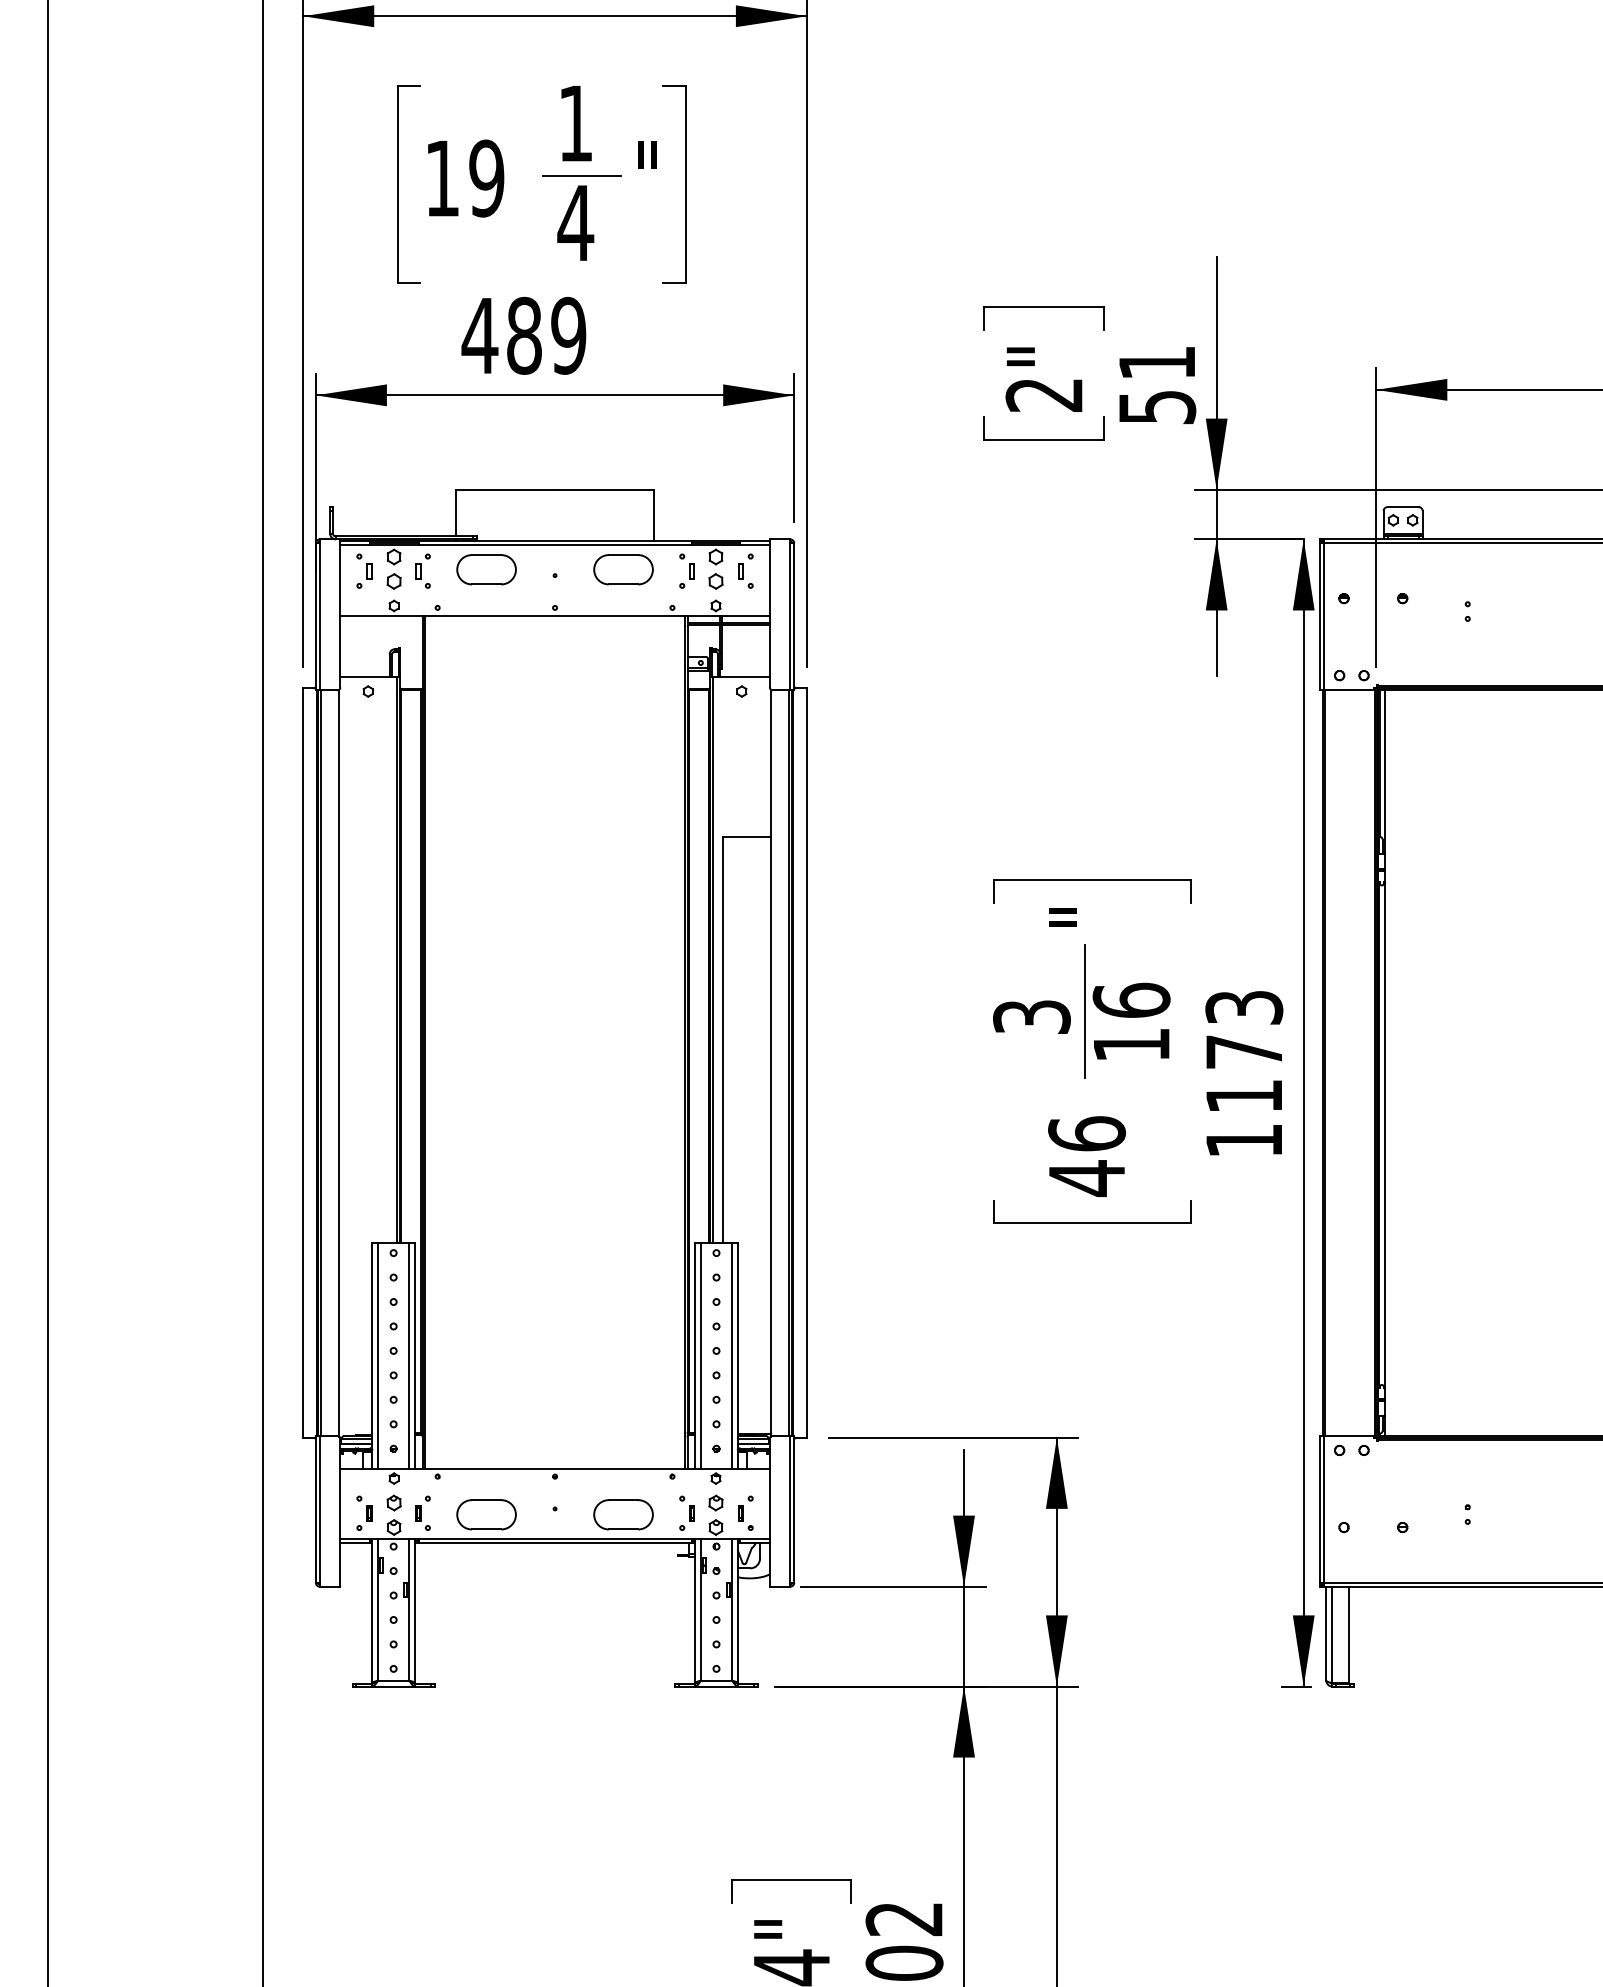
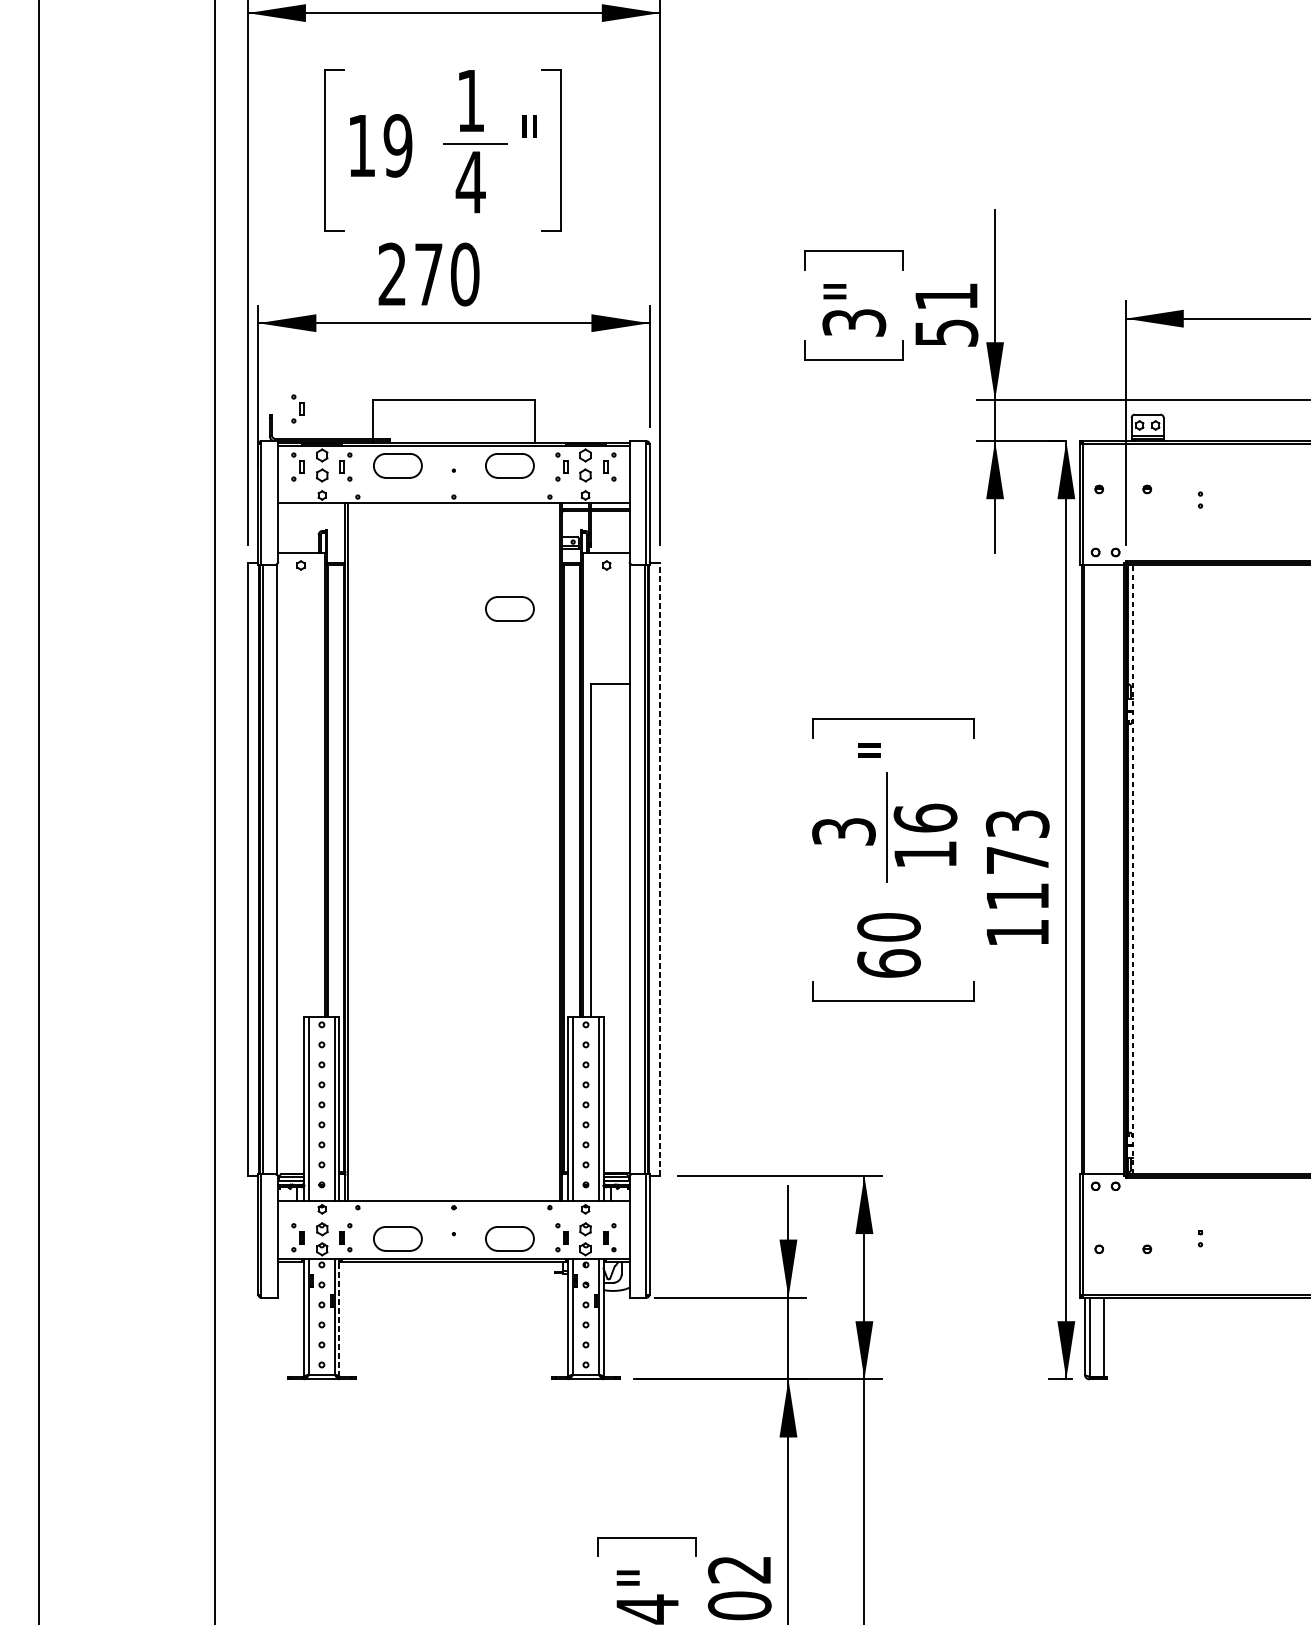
text: (523, 335) -> (428, 274), 489 -> 270
text: (1044, 394) -> (854, 322), 2" -> 3"
part: (364, 499) -> (298, 408), added
part: (623, 744) -> (509, 608), added
line: (806, 1063) -> (659, 869), solid -> dashed
line: (1385, 1063) -> (1133, 869), solid -> dashed
text: (1087, 1156) -> (889, 945), 46 -> 60
line: (415, 1610) -> (339, 1317), solid -> dashed

